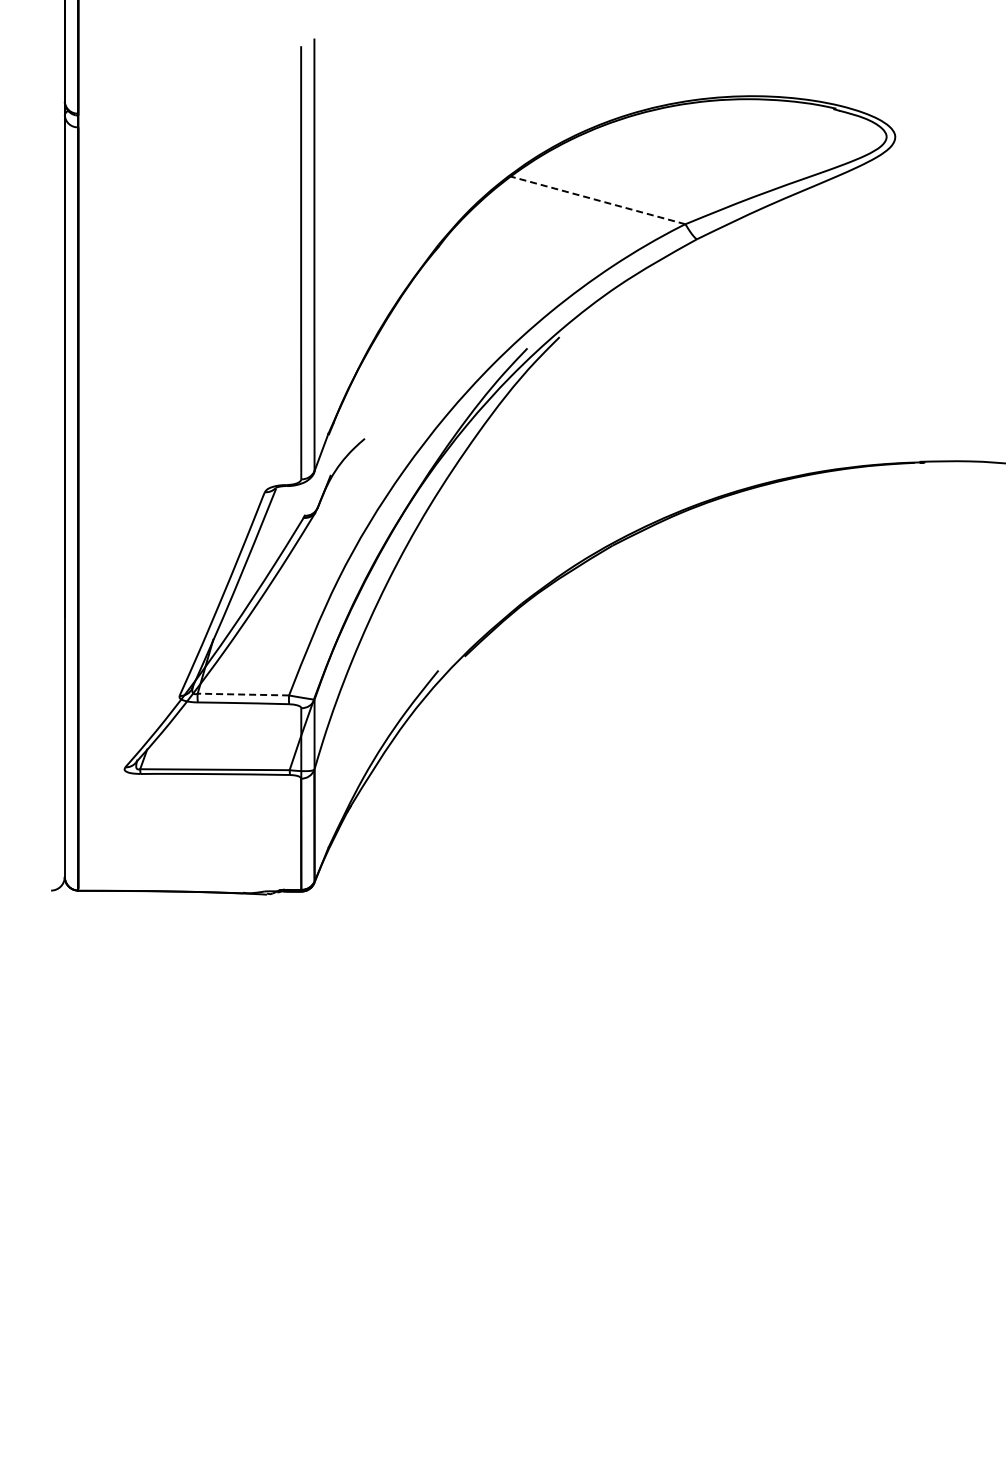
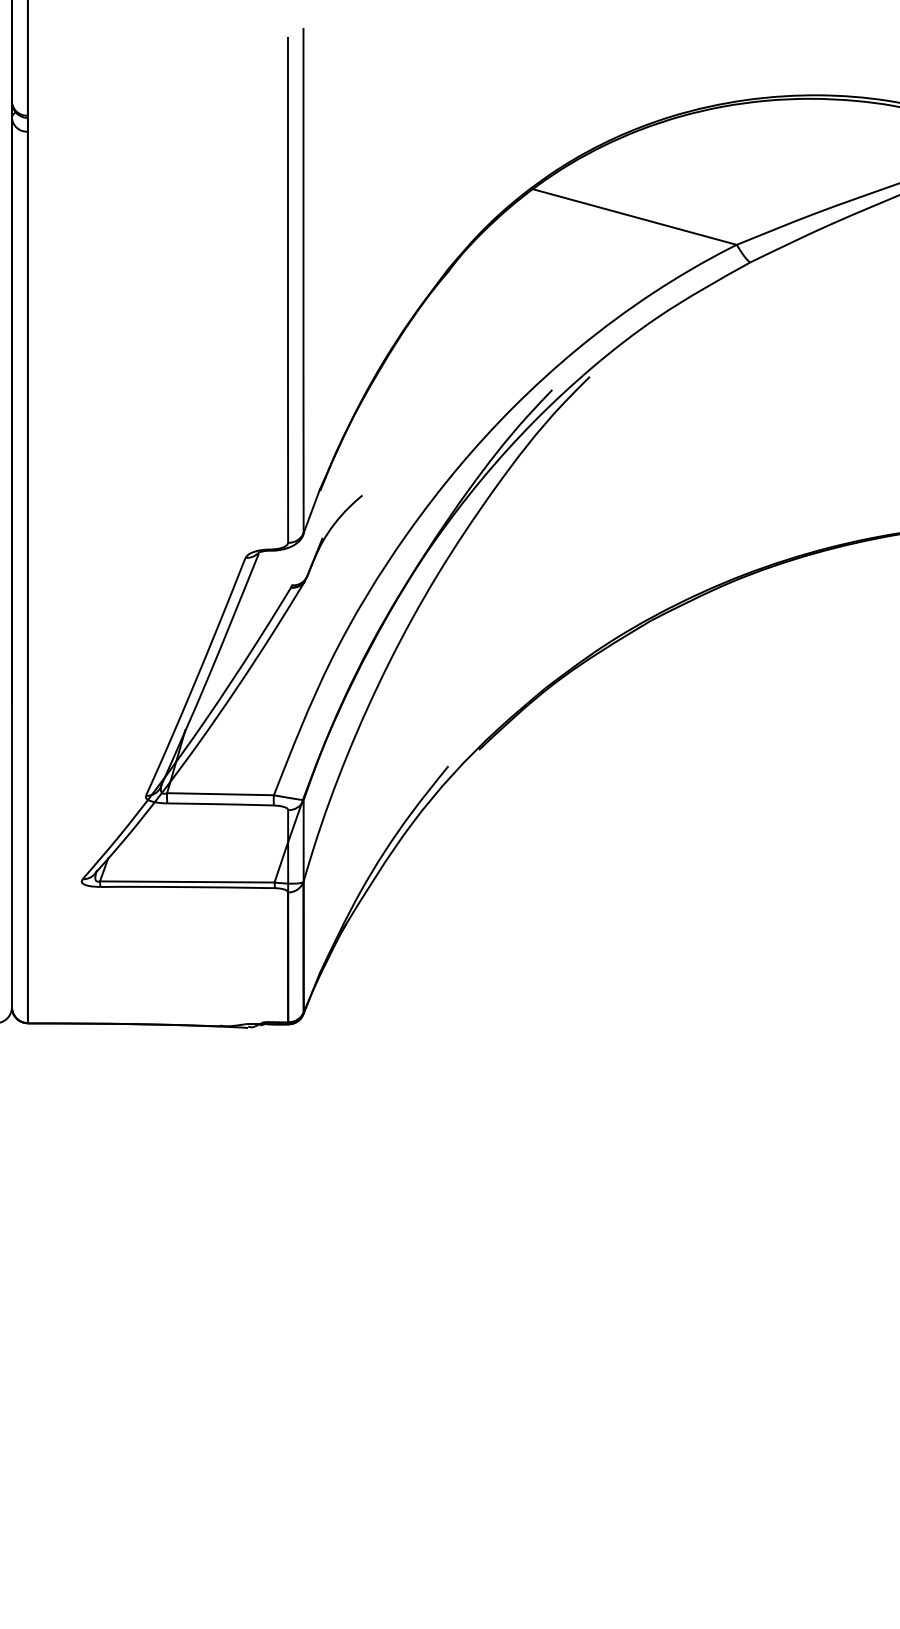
line: (597, 200) -> (634, 217), dashed -> solid
line: (243, 694) -> (220, 794), dashed -> solid

